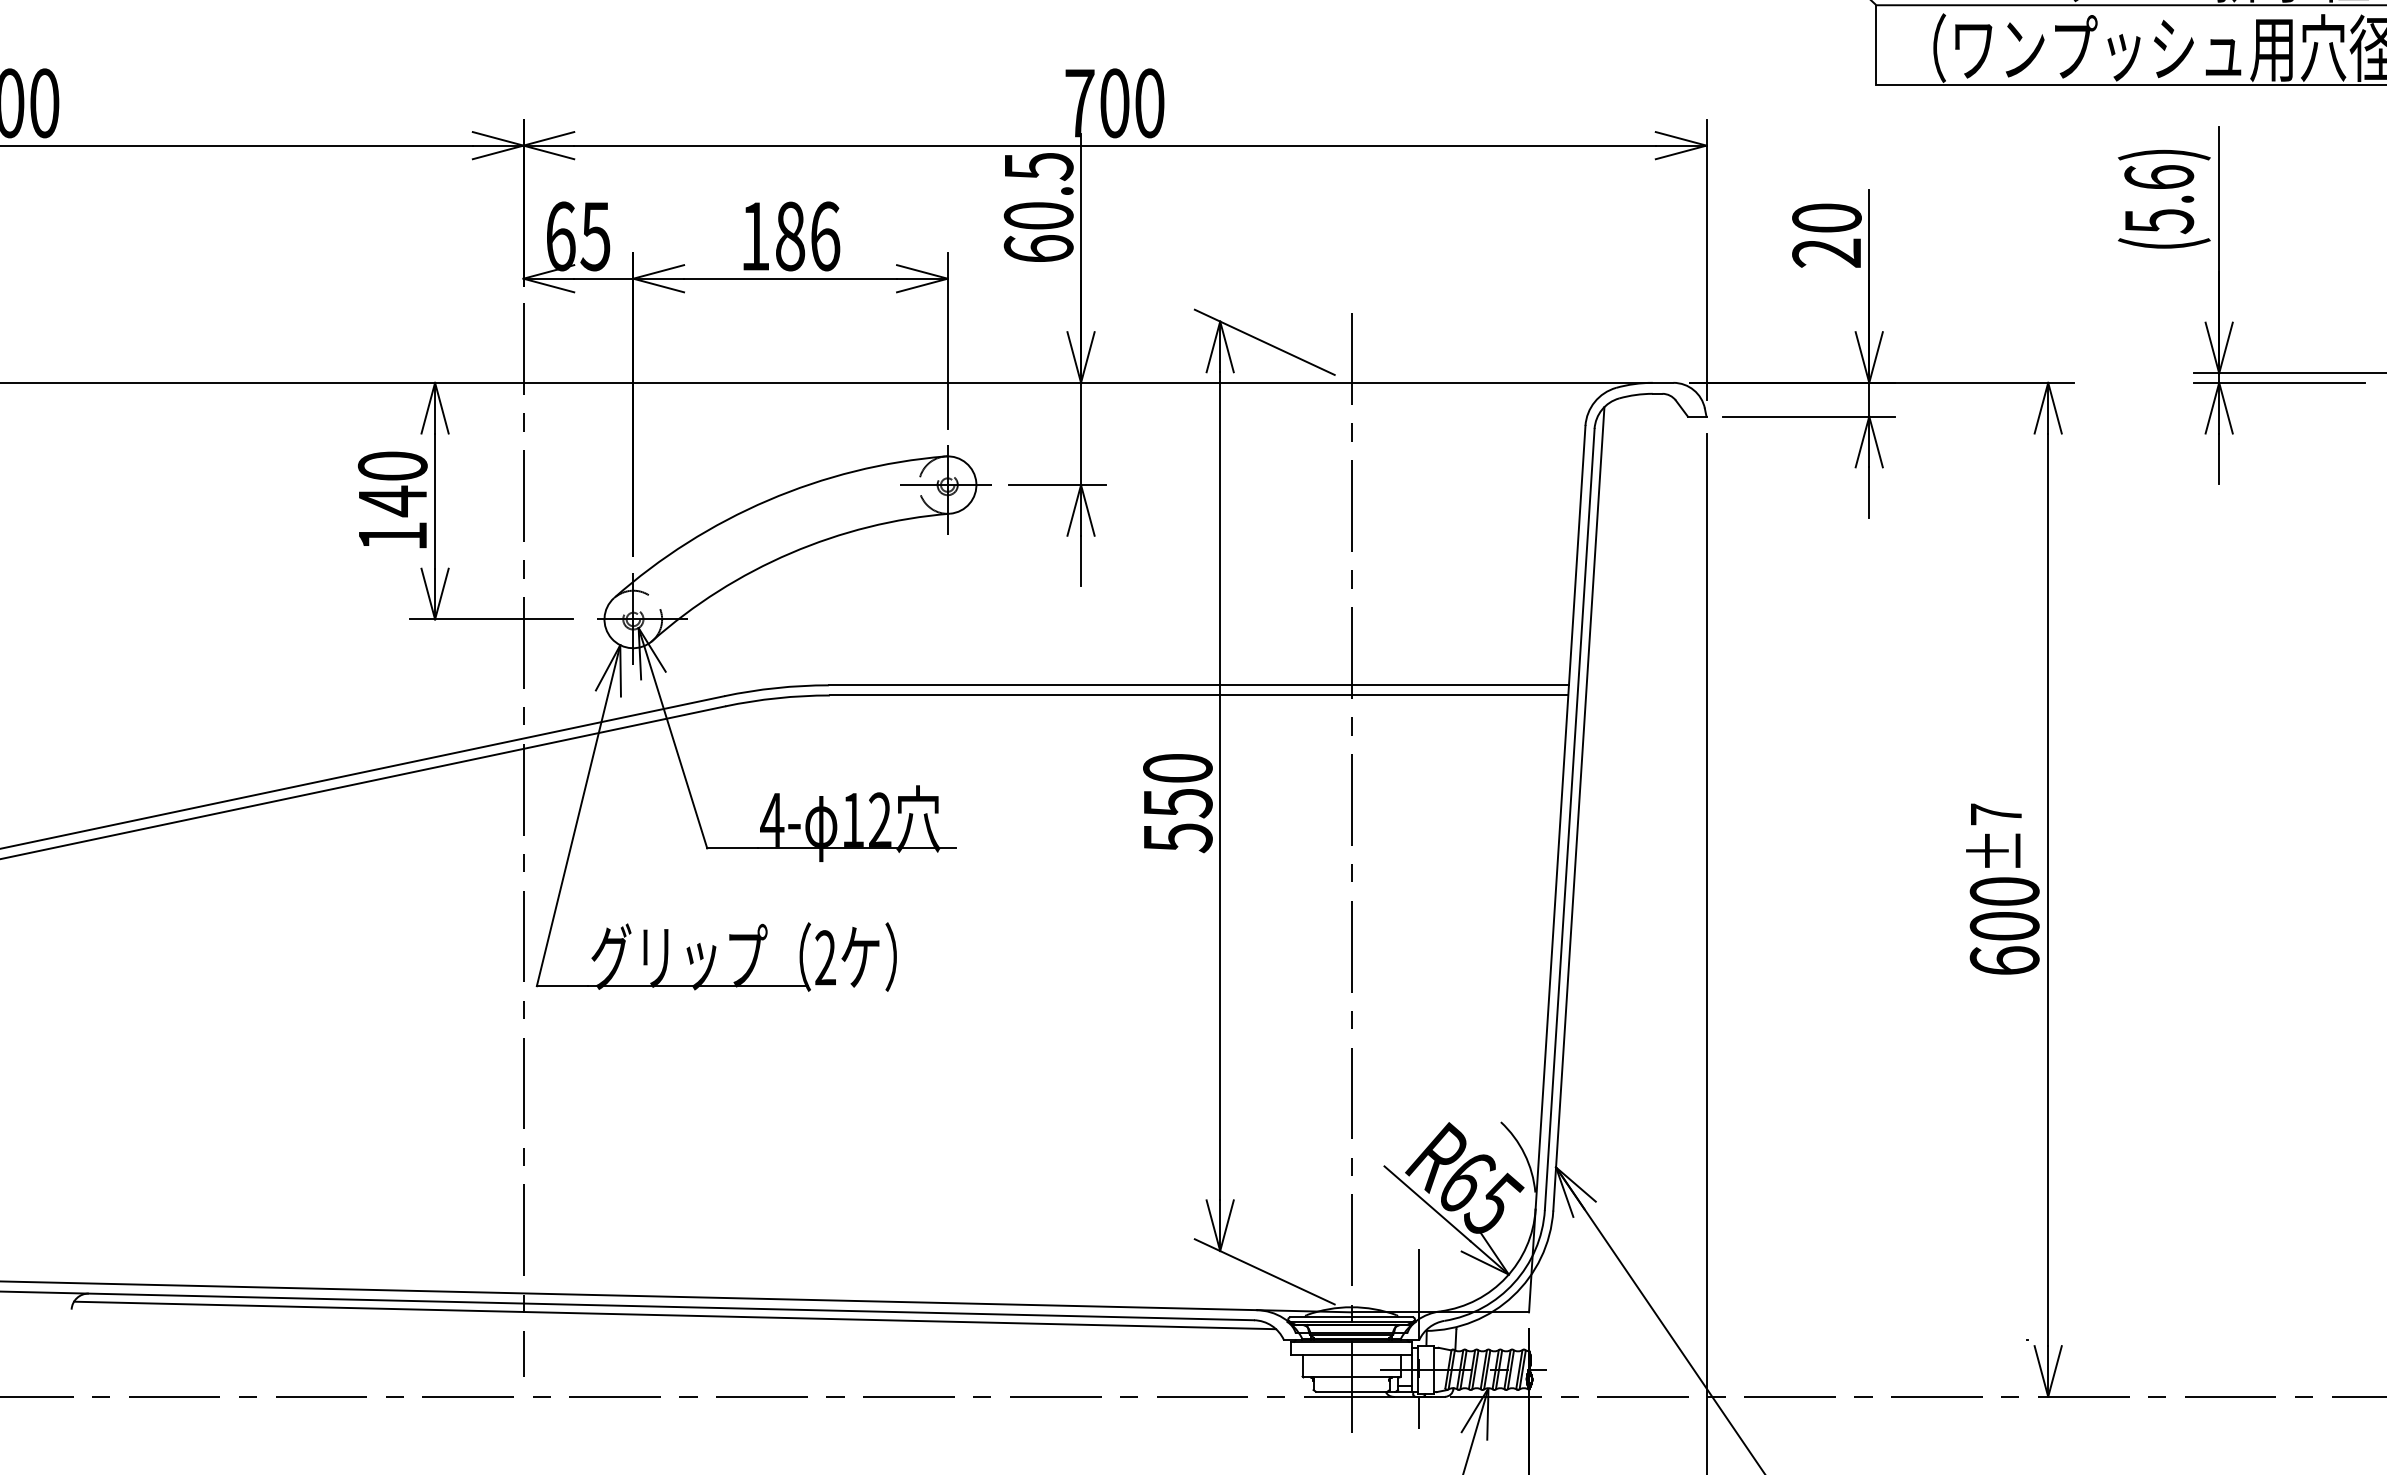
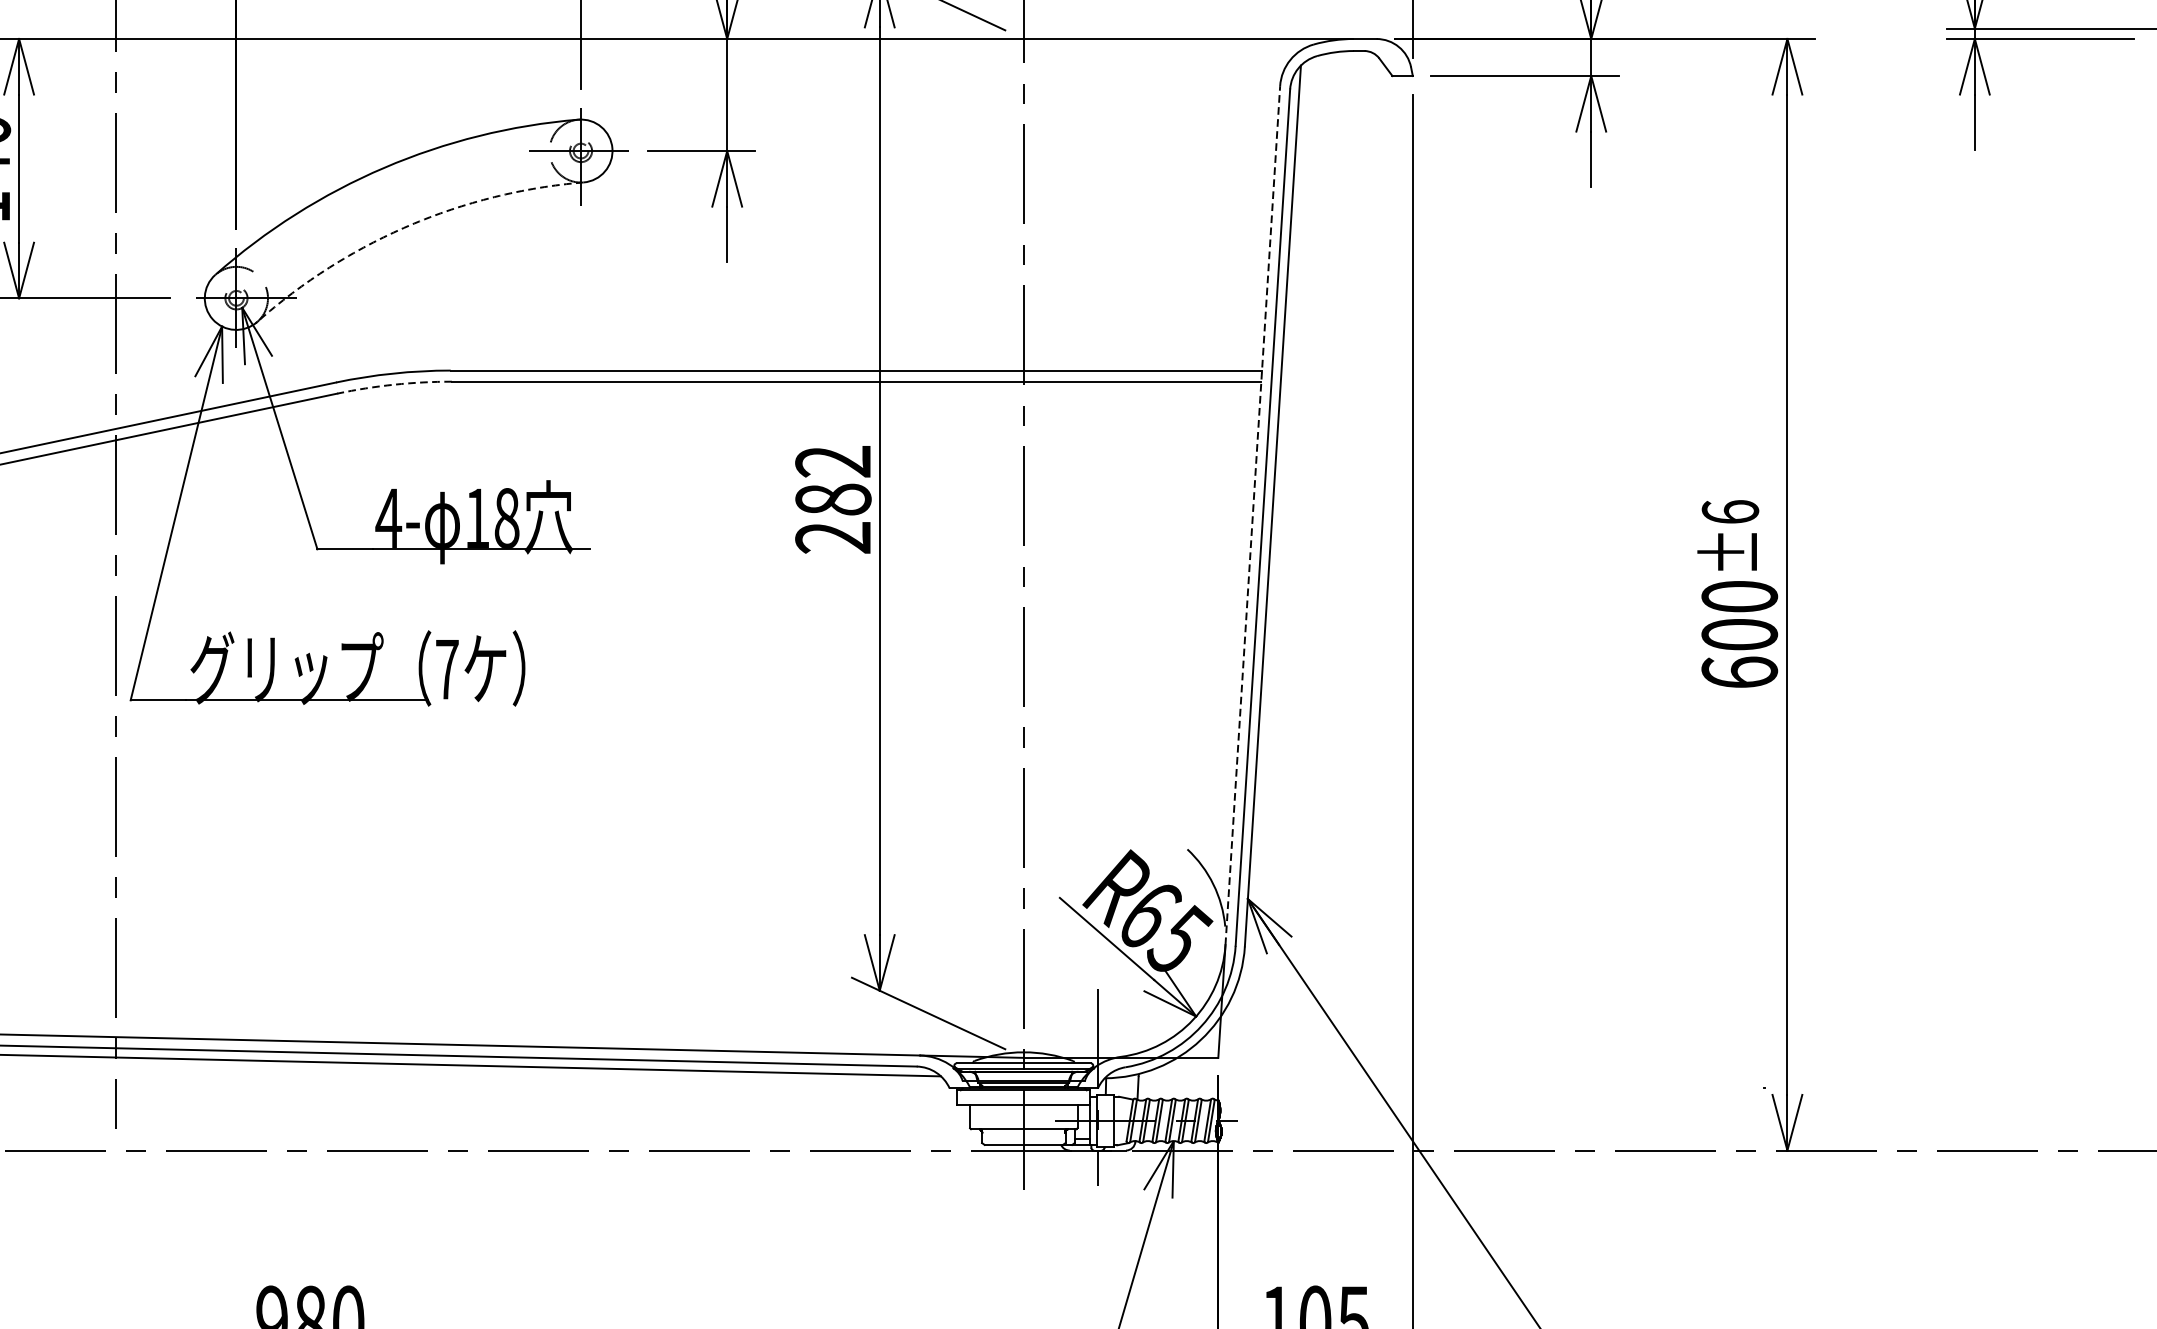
arc: (790, 553) -> (408, 226), solid -> dashed
arc: (777, 698) -> (394, 385), solid -> dashed
text: (1177, 803) -> (832, 500), 550 -> 282
text: (1996, 814) -> (1730, 512), ±7 -> ±6
line: (1560, 817) -> (1252, 515), solid -> dashed
text: (880, 819) -> (507, 517), 12 -> 18
text: (825, 957) -> (447, 668), 2 -> 7

